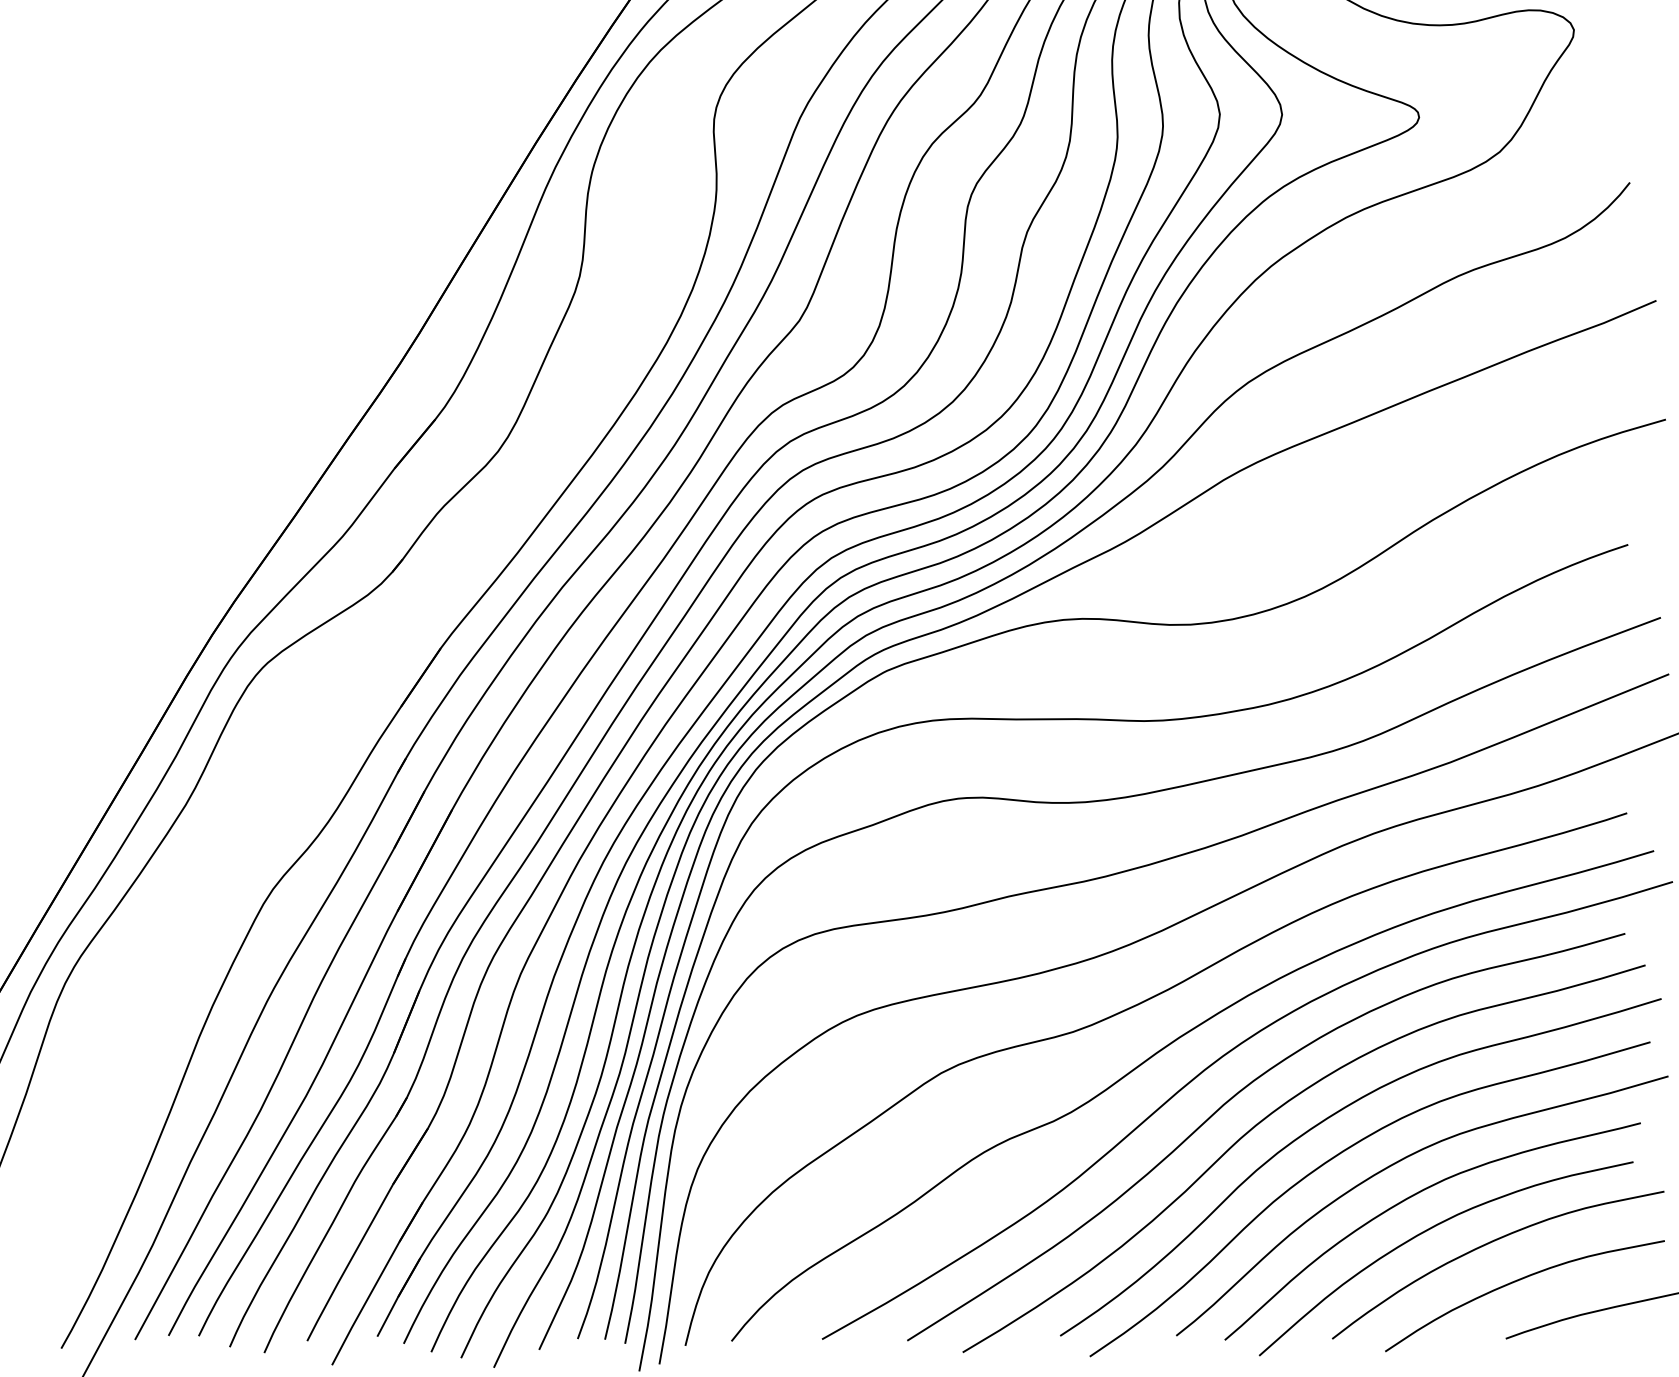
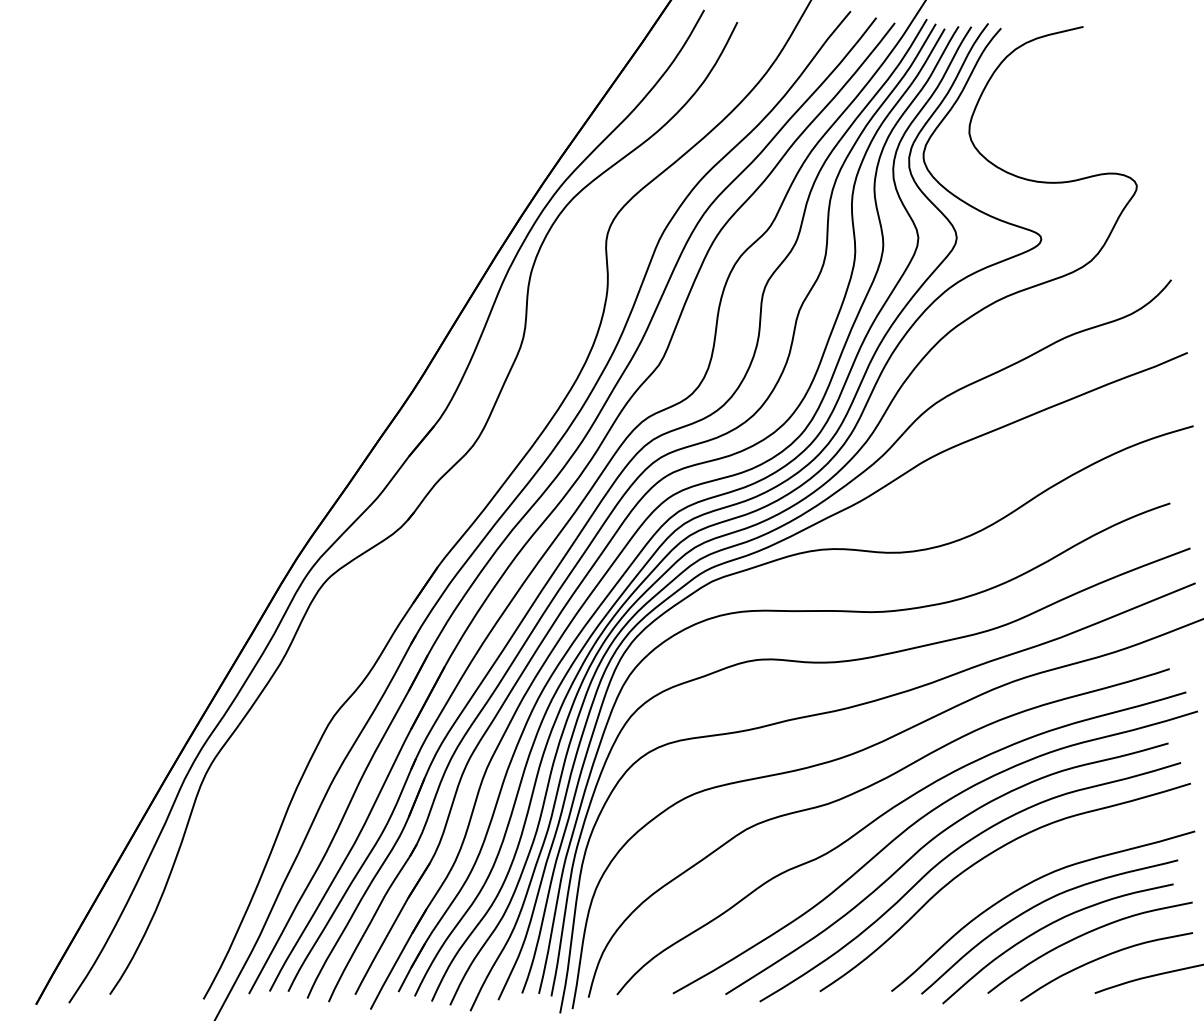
curve: (1339, 1155) -> (992, 880), removed

